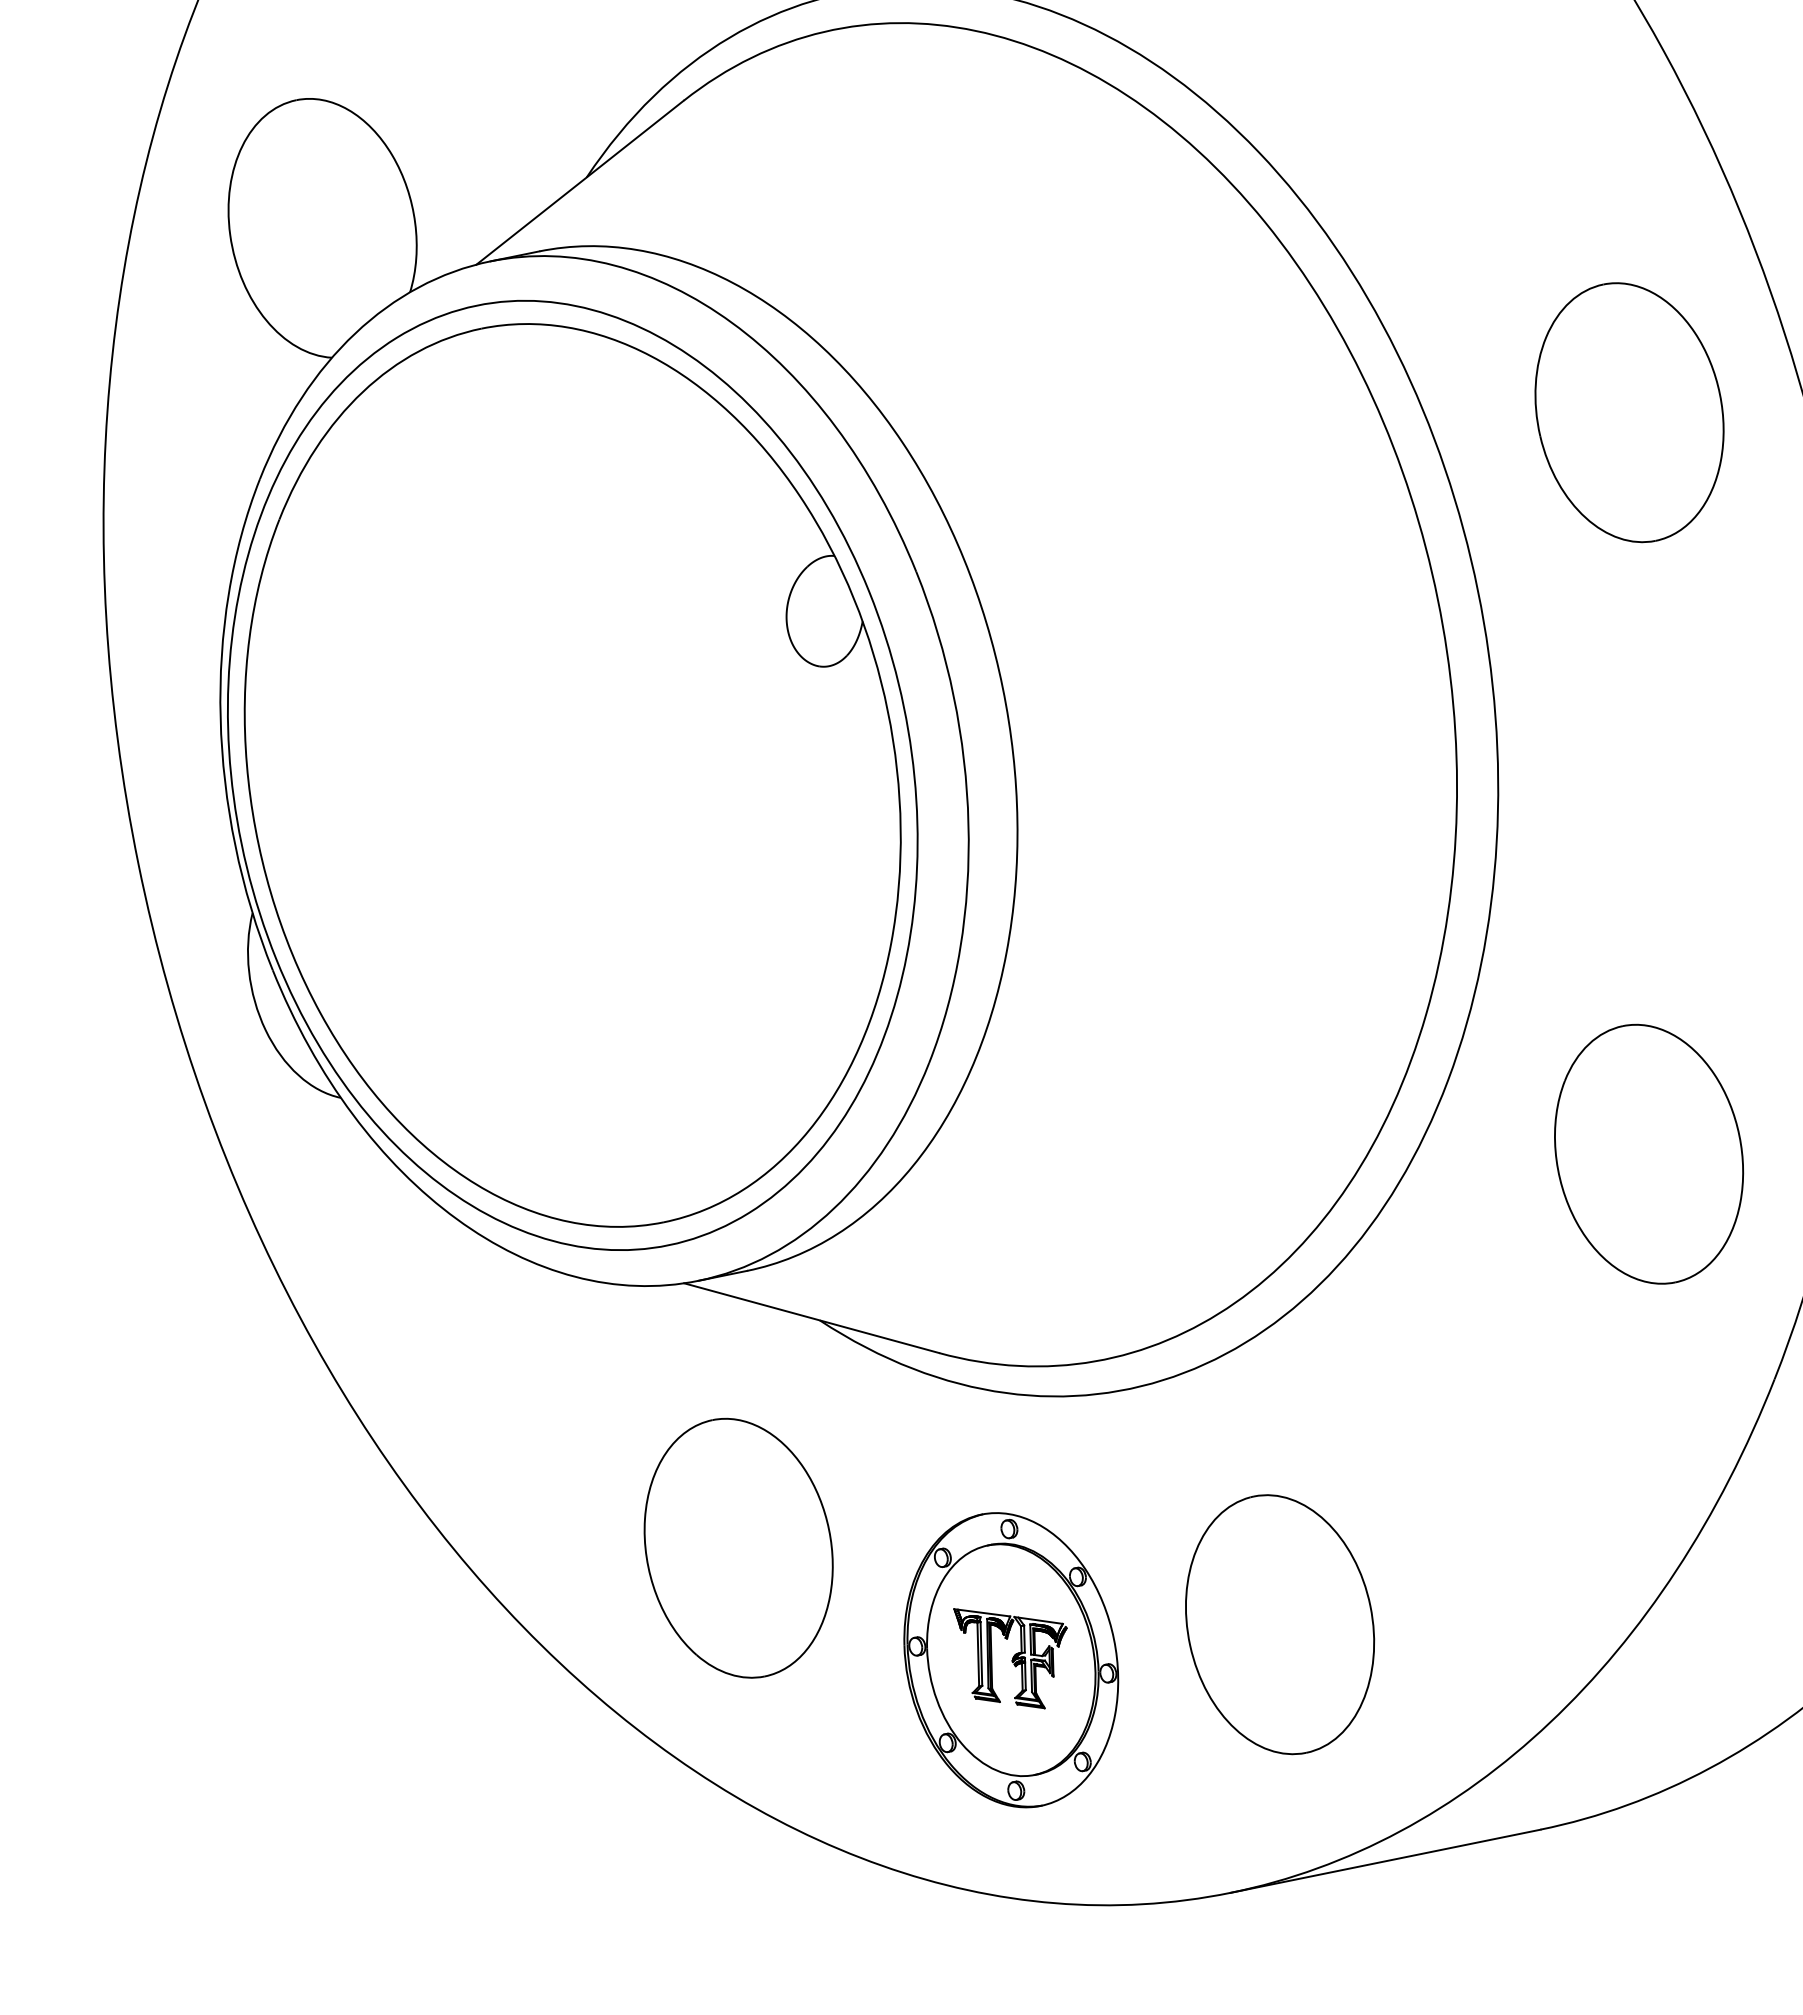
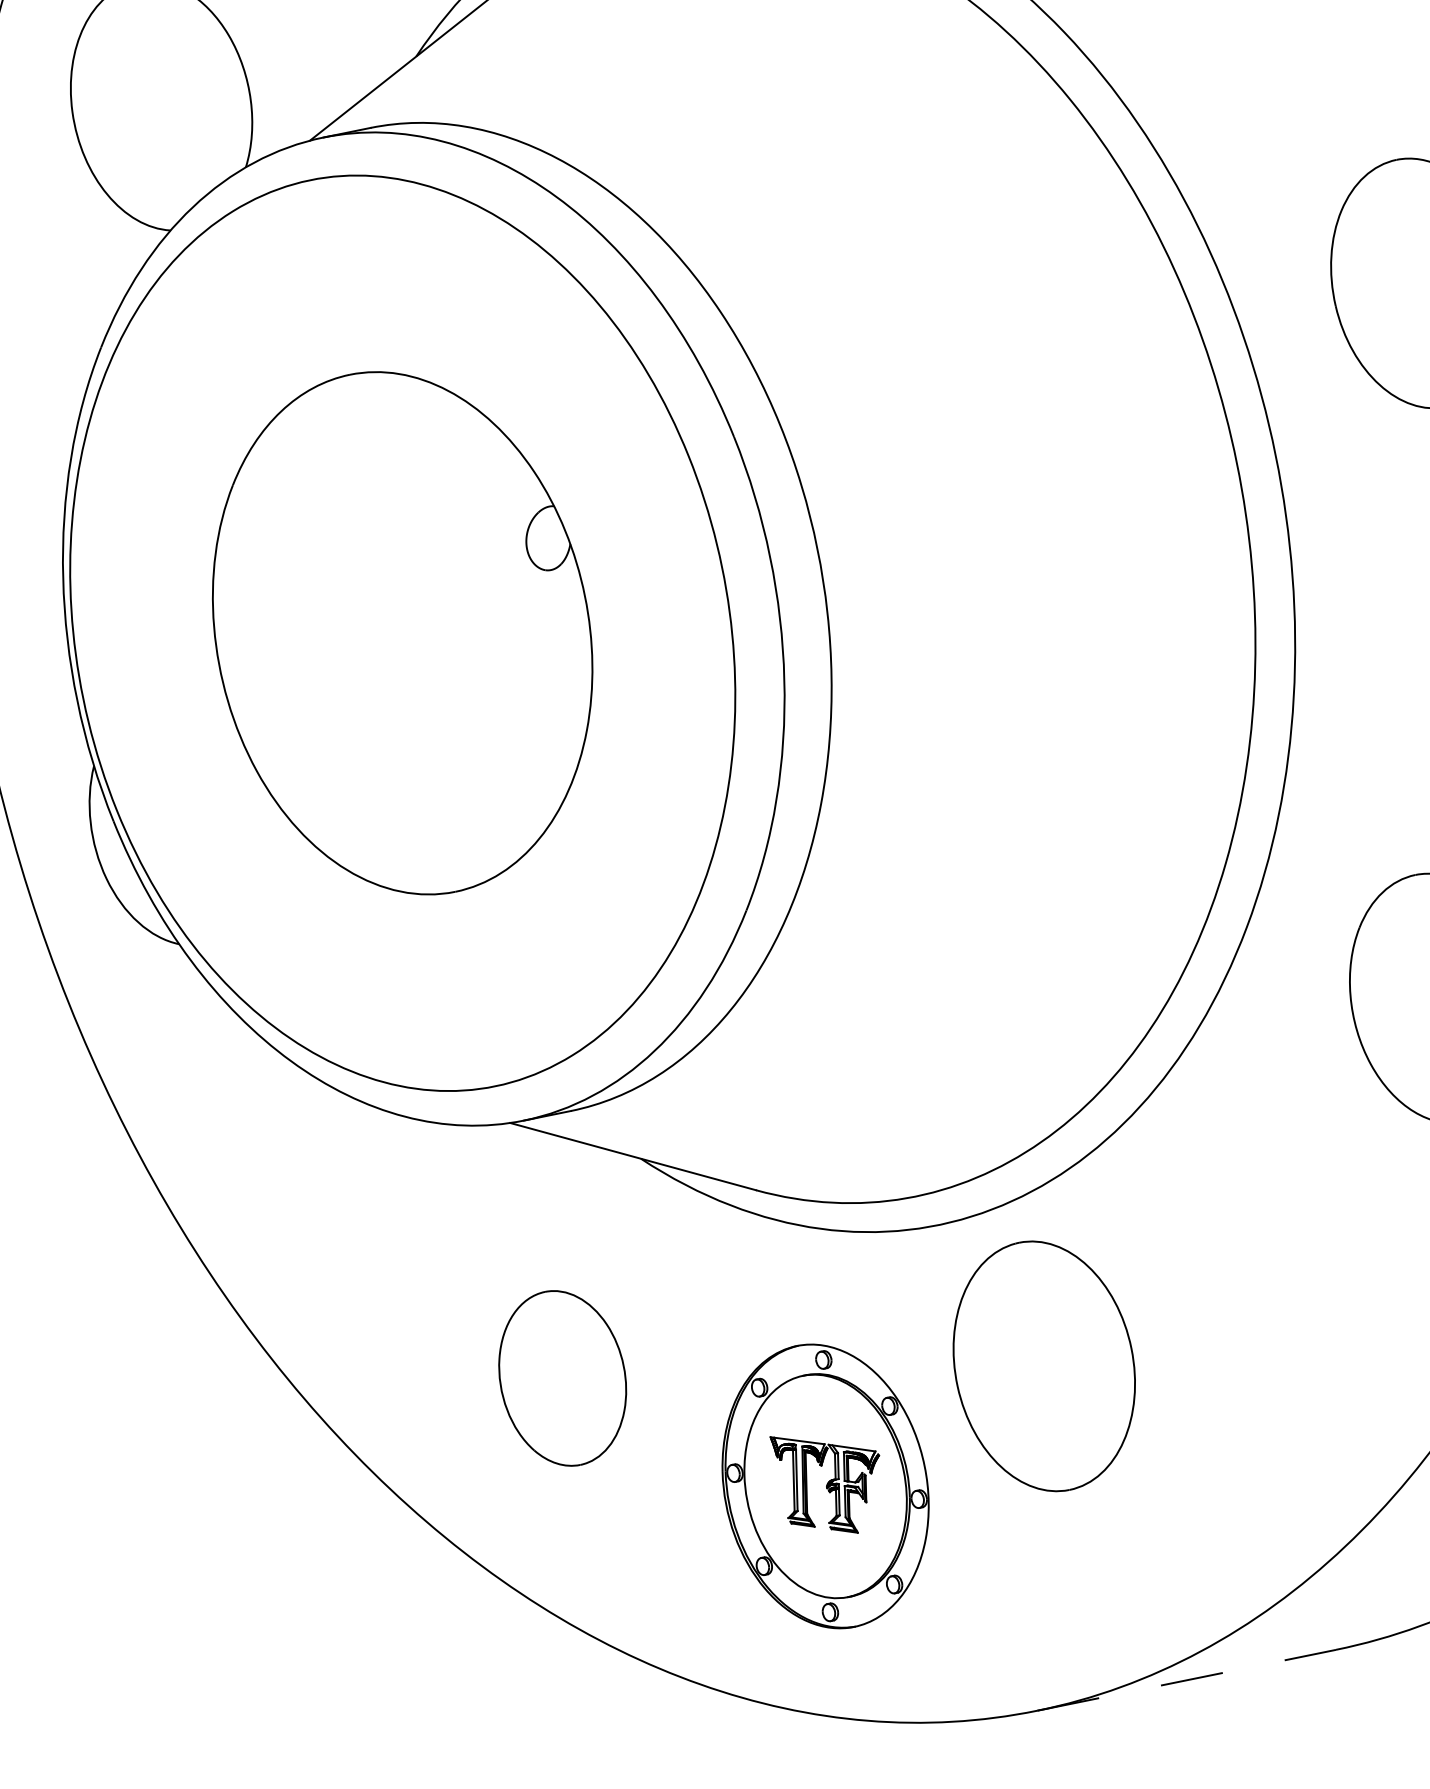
part: (572, 775) -> (402, 633), size x0.6
part: (738, 1547) -> (562, 1377), size x0.7
part: (1280, 1624) -> (1044, 1366), moved
line: (1386, 1861) -> (1187, 1680), solid -> dashed

